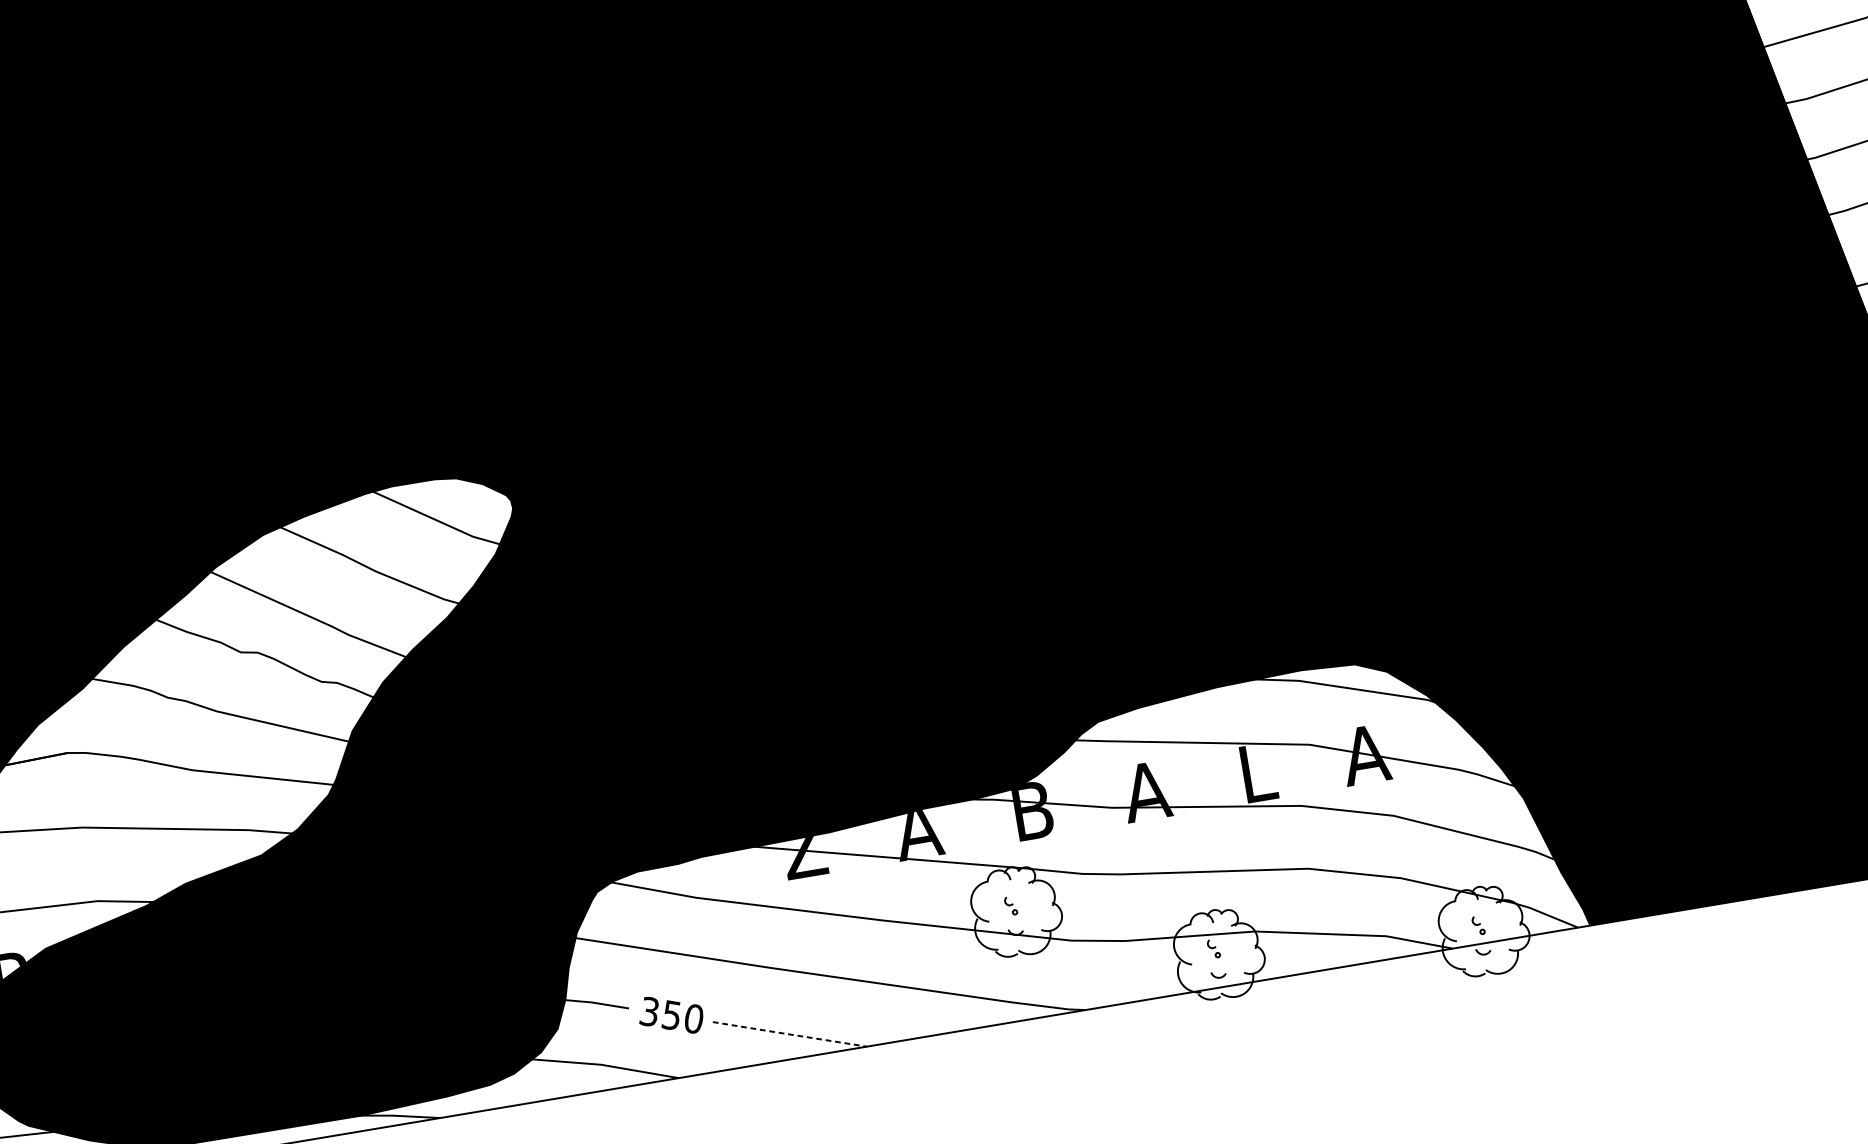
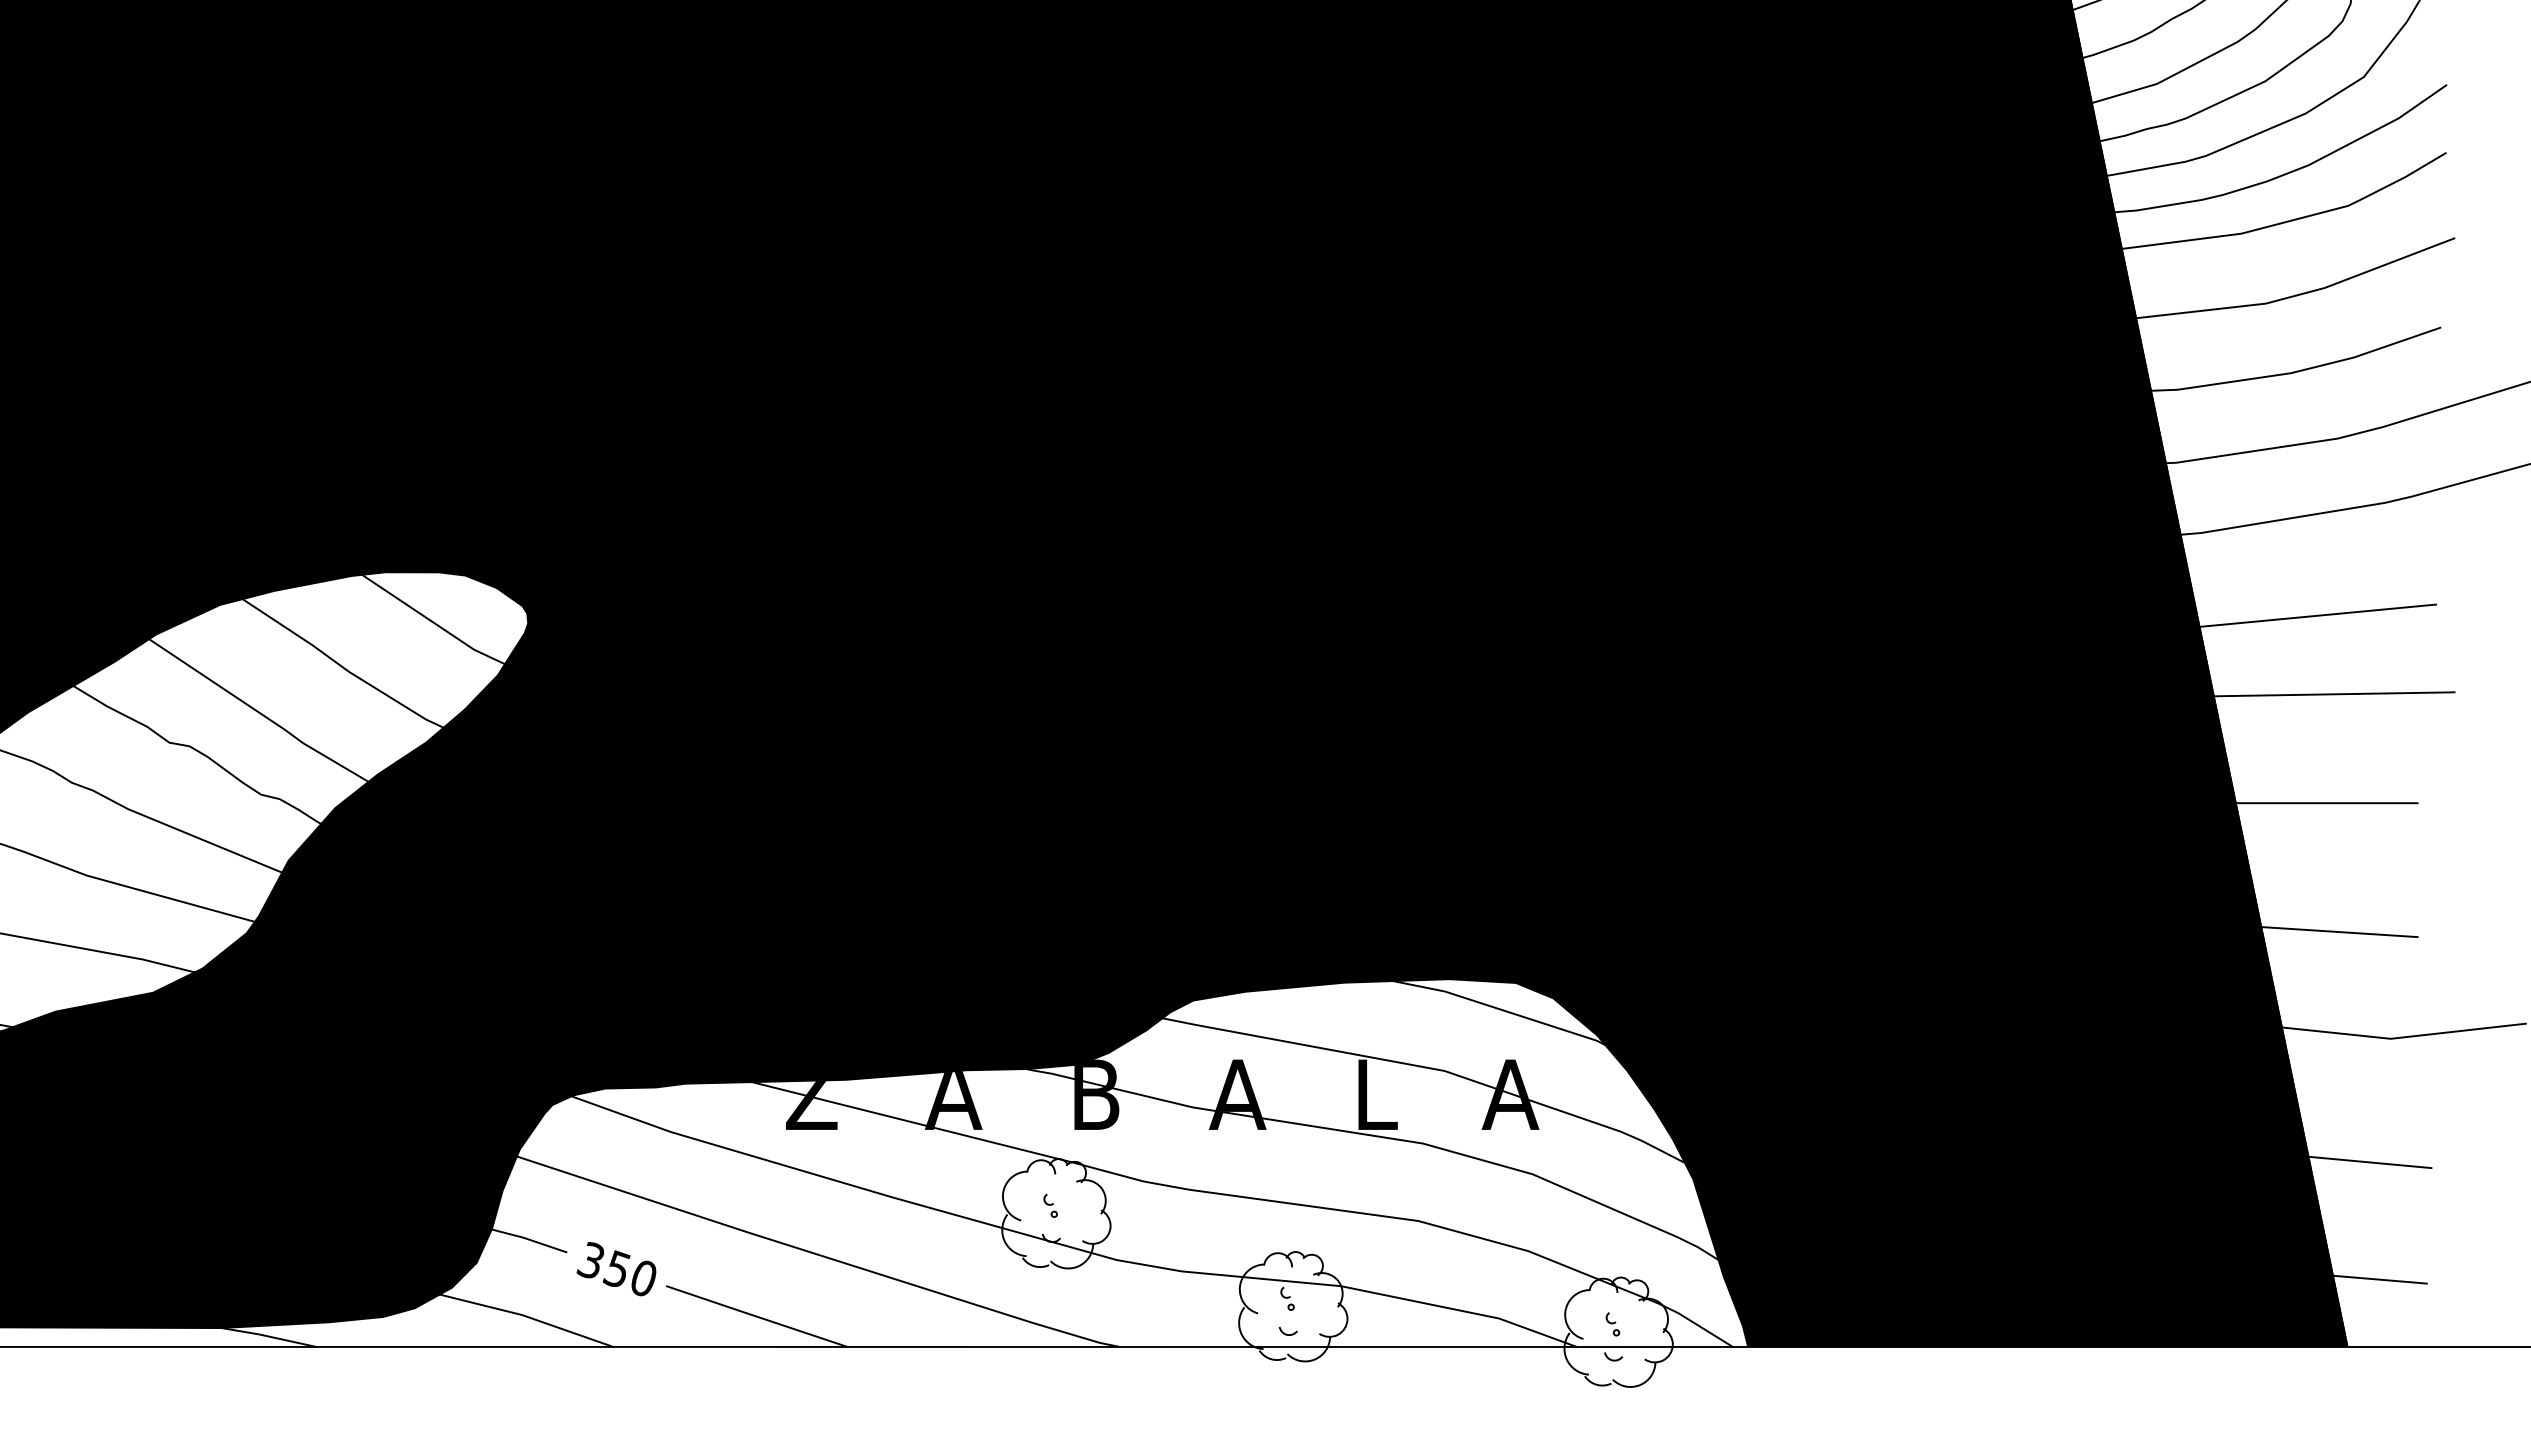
line: (789, 1034) -> (756, 1316), dashed -> solid

